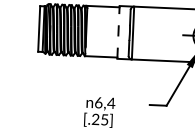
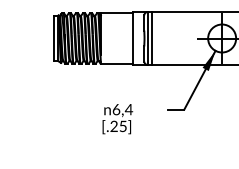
line: (118, 32) -> (133, 38), dashed -> solid
line: (137, 33) -> (152, 38), added

